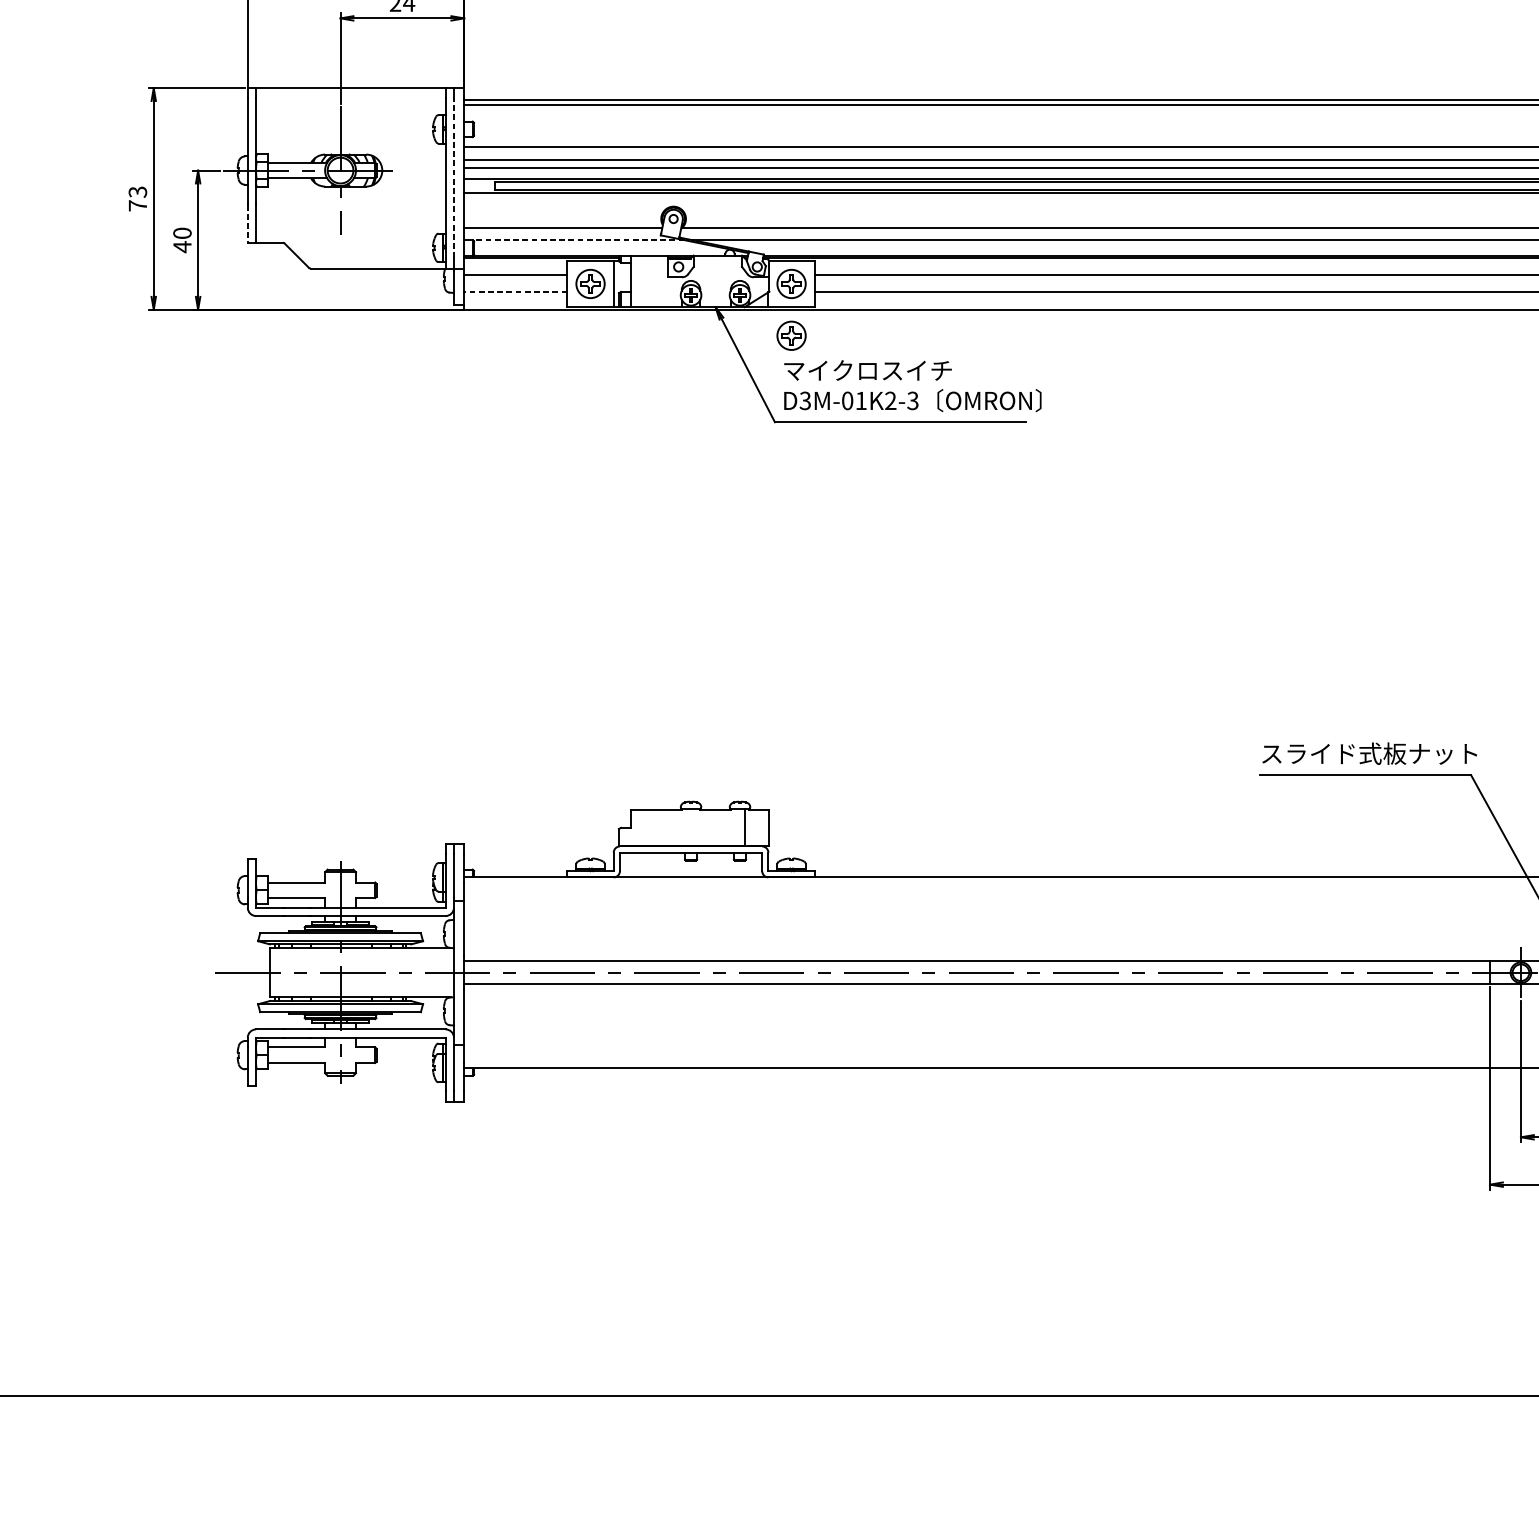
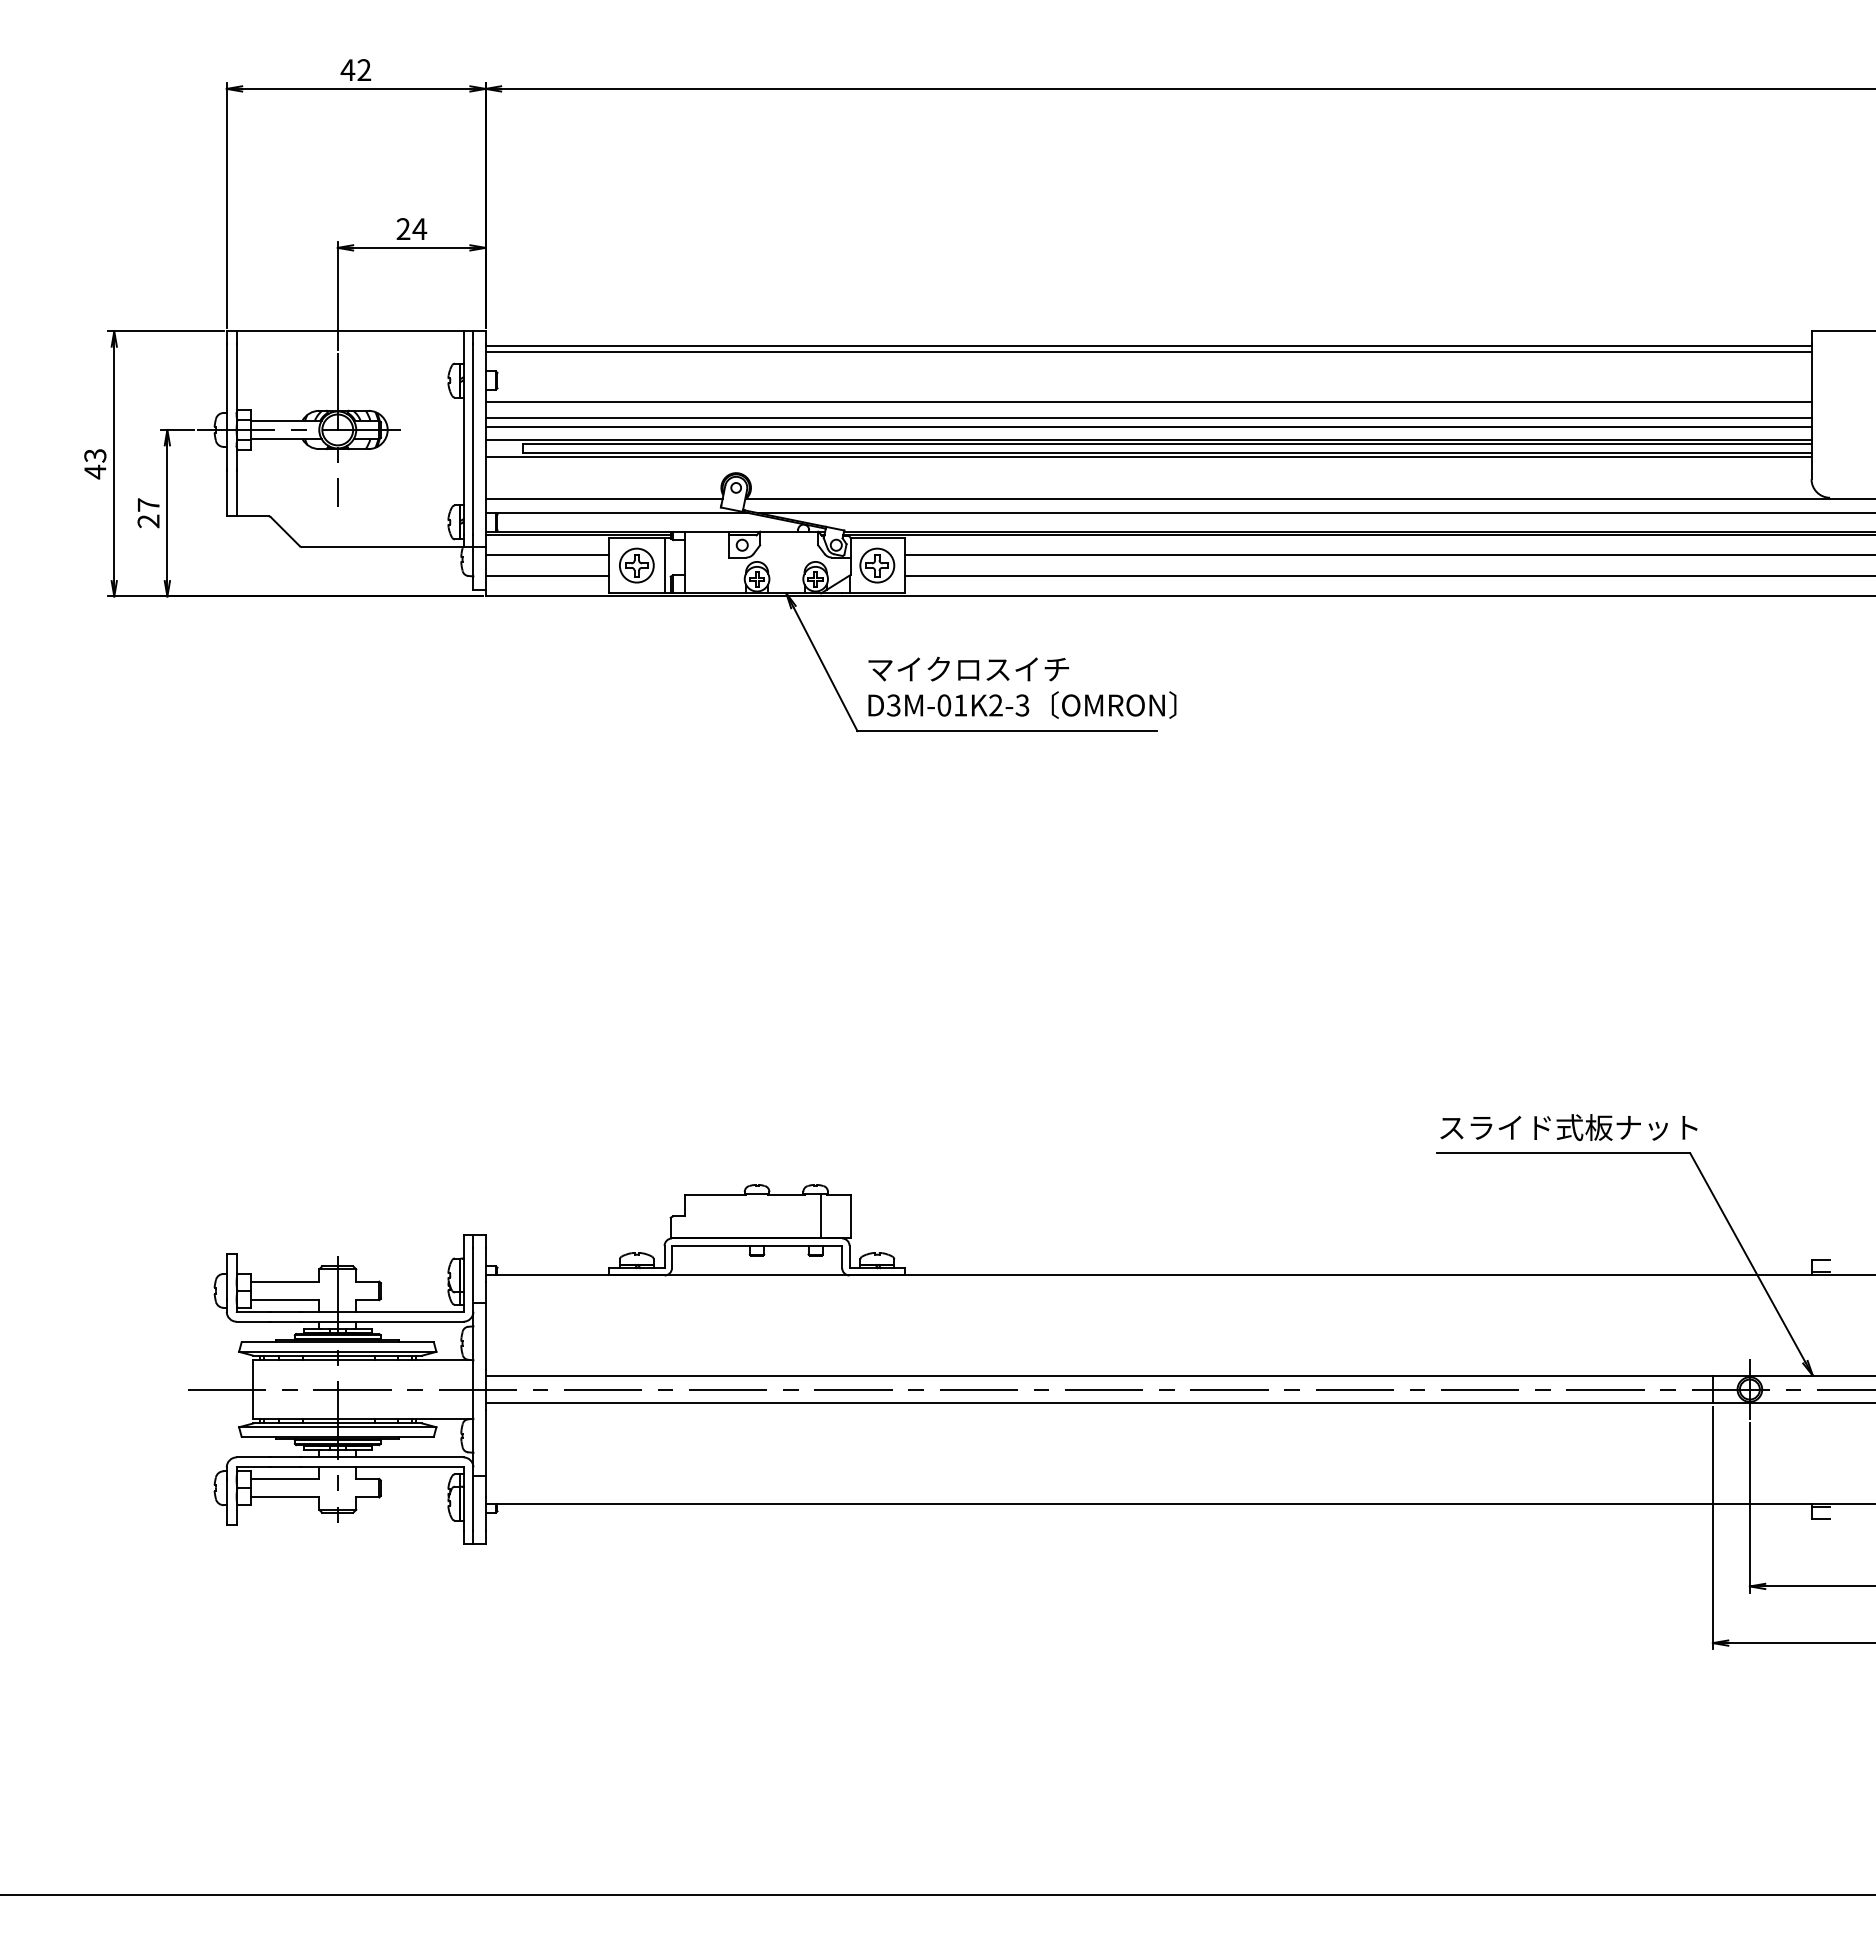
line: (454, 178) -> (473, 439), dashed -> solid
text: (138, 205) -> (95, 471), 73 -> 43
line: (247, 223) -> (226, 493), dashed -> solid
text: (182, 240) -> (148, 513), 40 -> 27
line: (578, 240) -> (622, 513), dashed -> solid
line: (515, 292) -> (547, 575), dashed -> solid
part: (791, 335) -> (877, 627), removed

